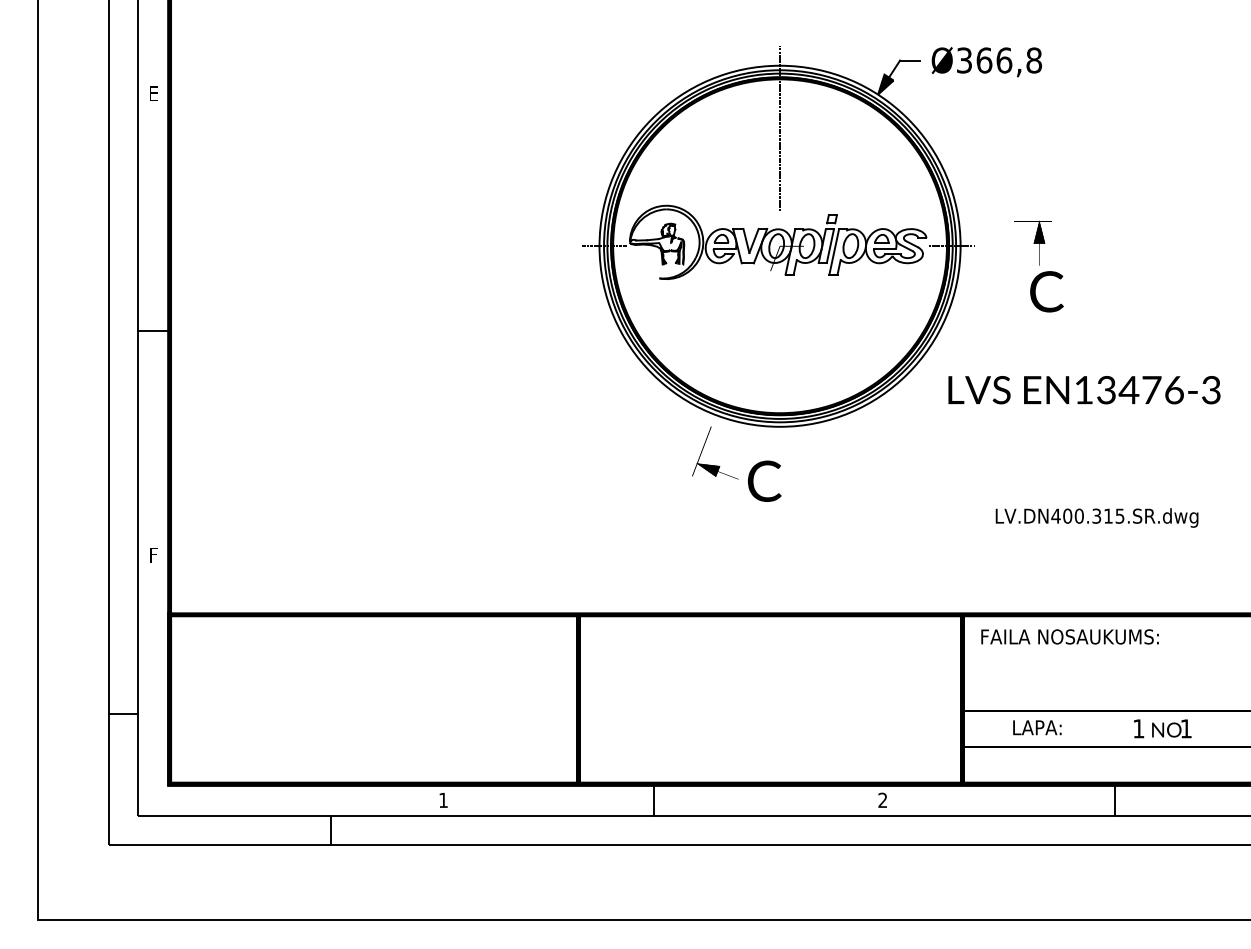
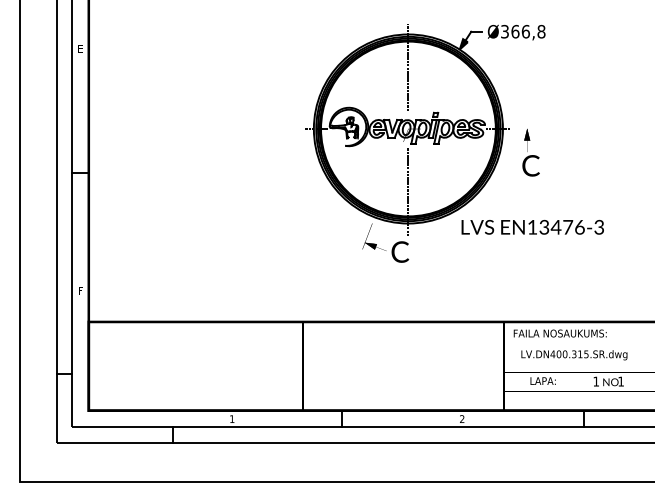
text: (1045, 266) -> (530, 152), moved
line: (780, 365) -> (408, 191), added
text: (1083, 390) -> (532, 227), moved
text: (1097, 518) -> (574, 355), moved

